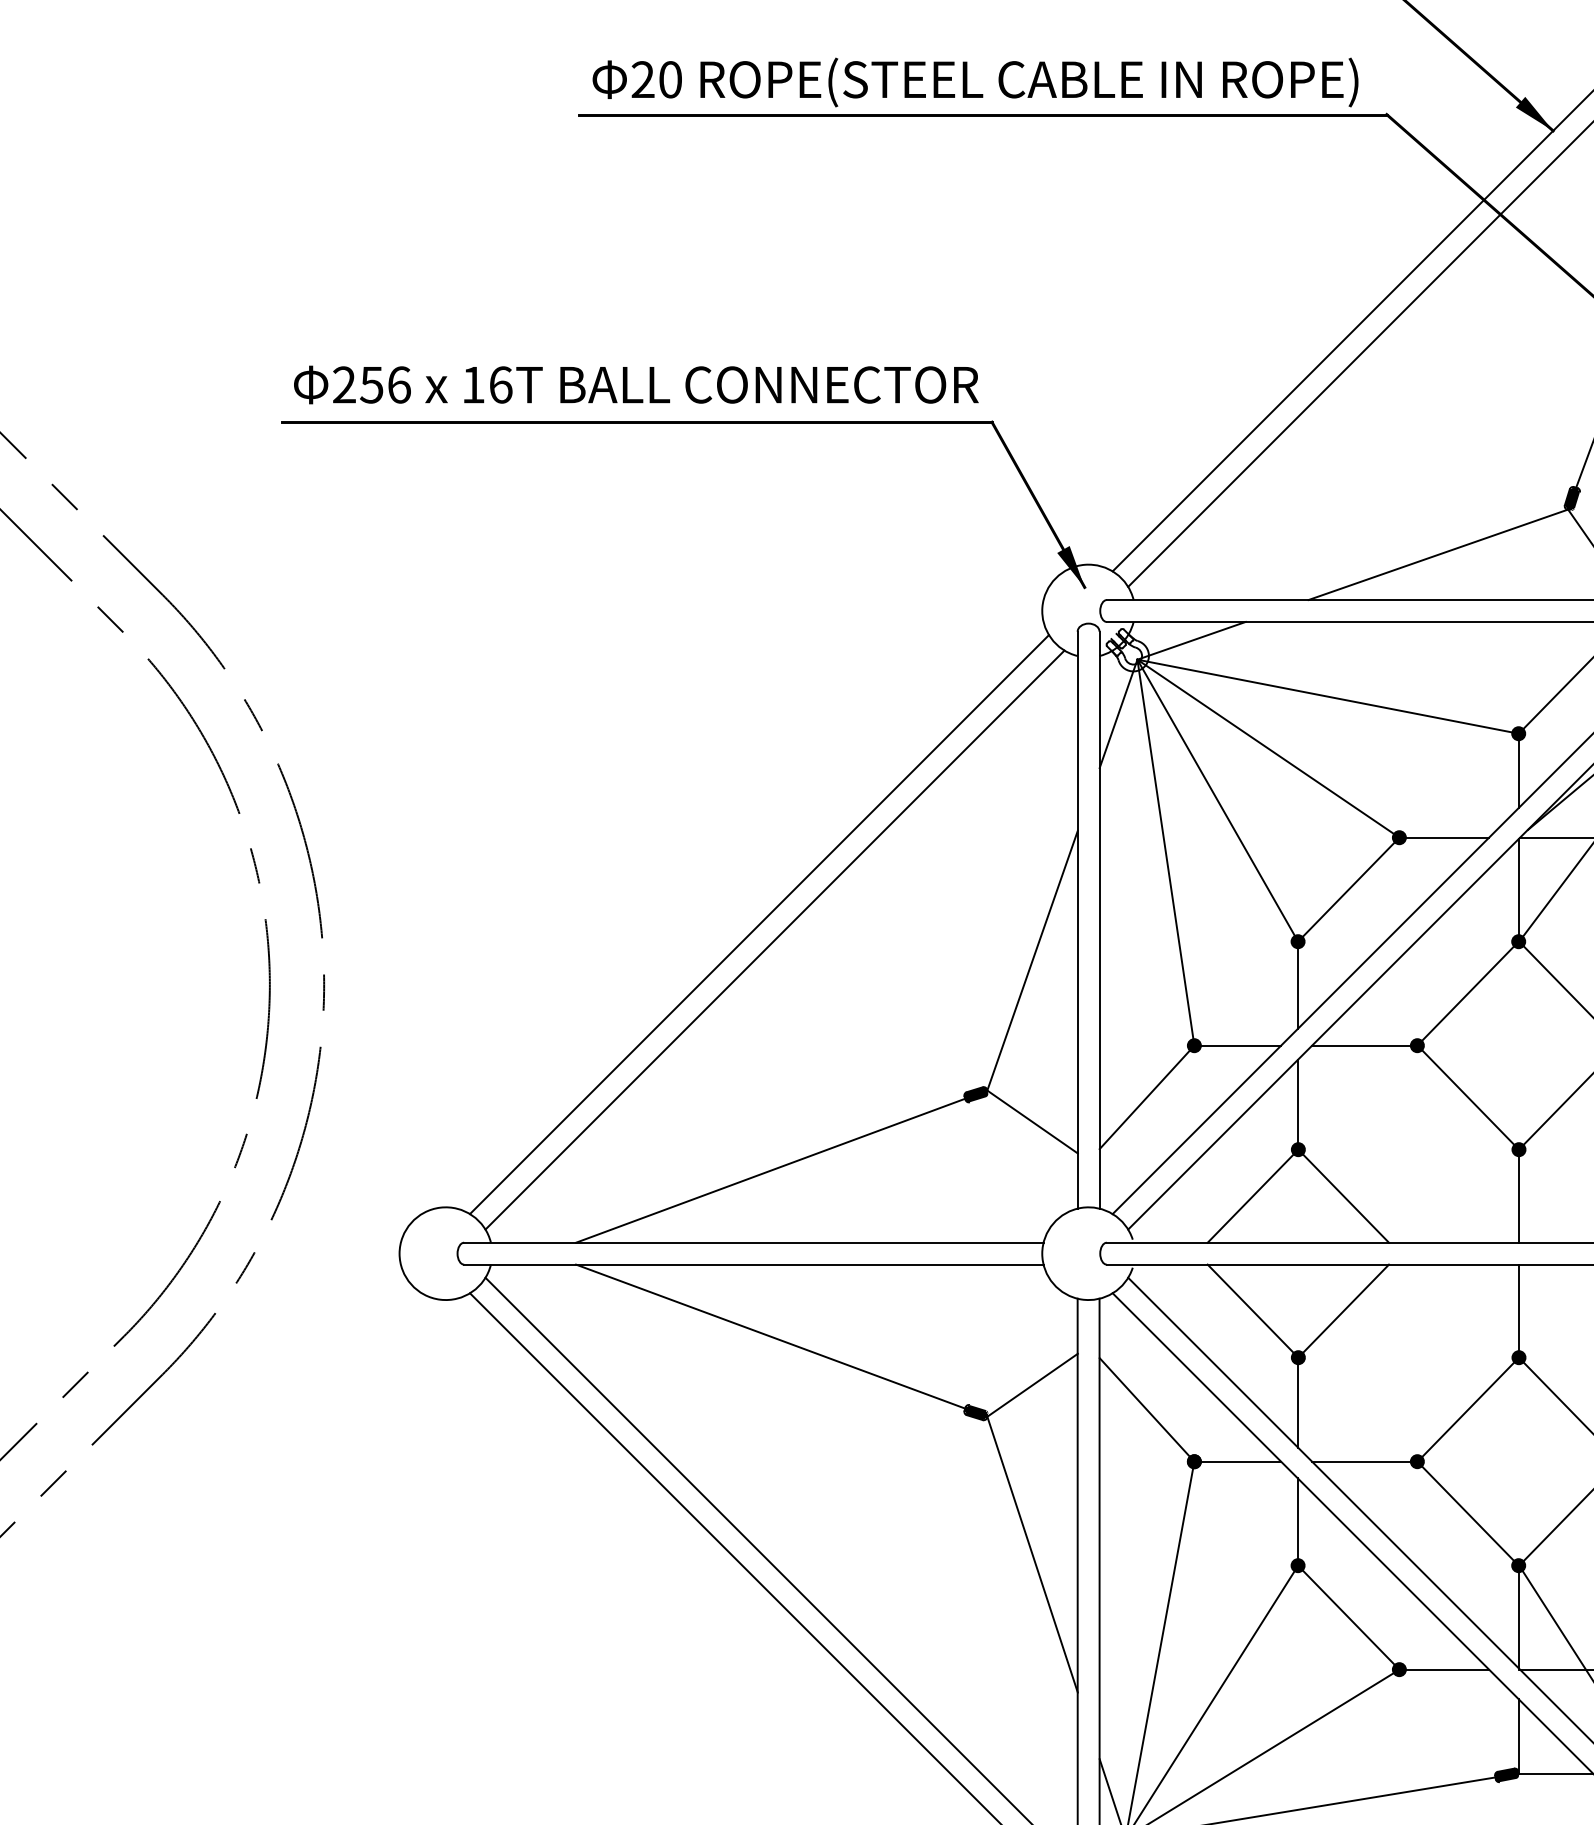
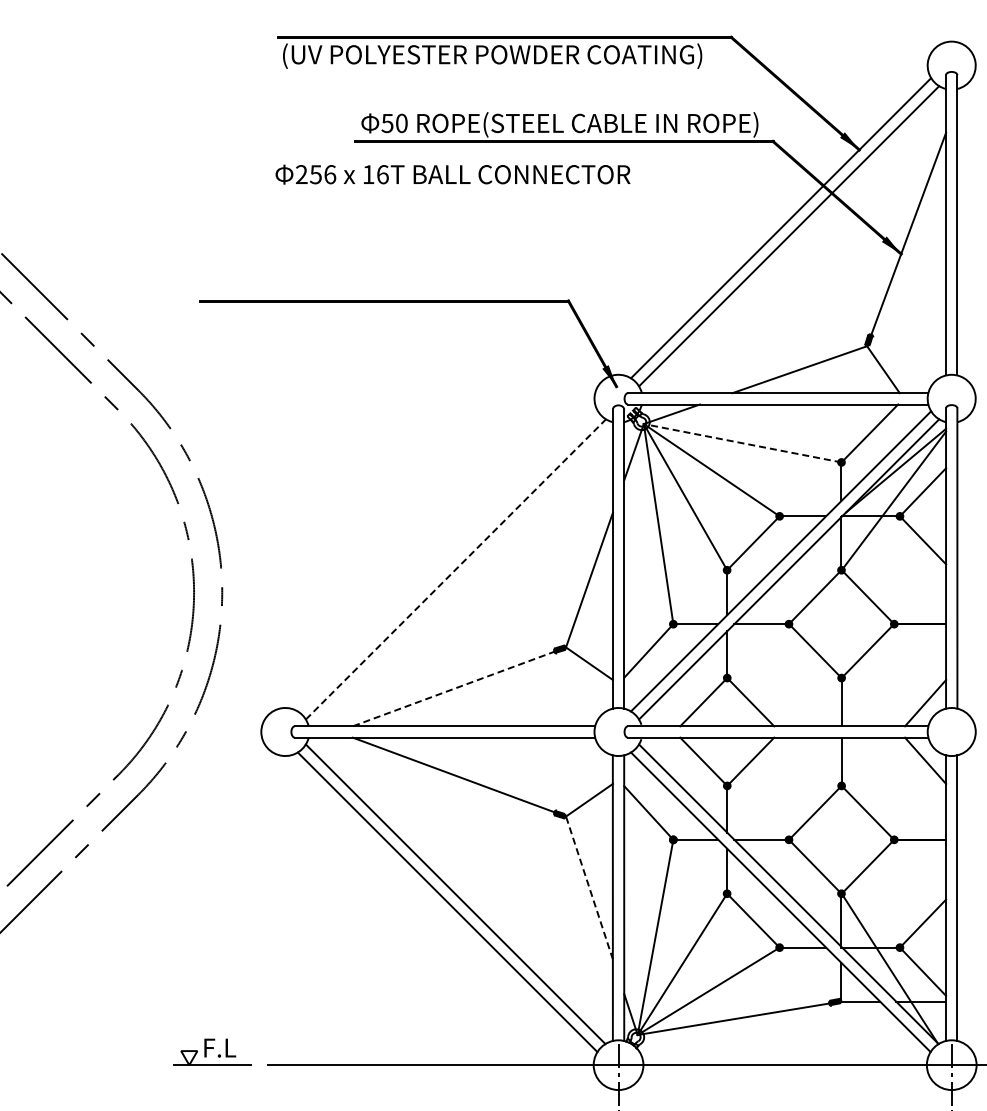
text: (642, 79) -> (387, 123), 20 -> 50
text: (635, 384) -> (452, 174), moved
line: (1327, 697) -> (742, 443), solid -> dashed
line: (758, 924) -> (447, 561), removed
line: (776, 940) -> (456, 569), solid -> dashed
line: (781, 1165) -> (459, 686), solid -> dashed
line: (1032, 1553) -> (589, 887), solid -> dashed

